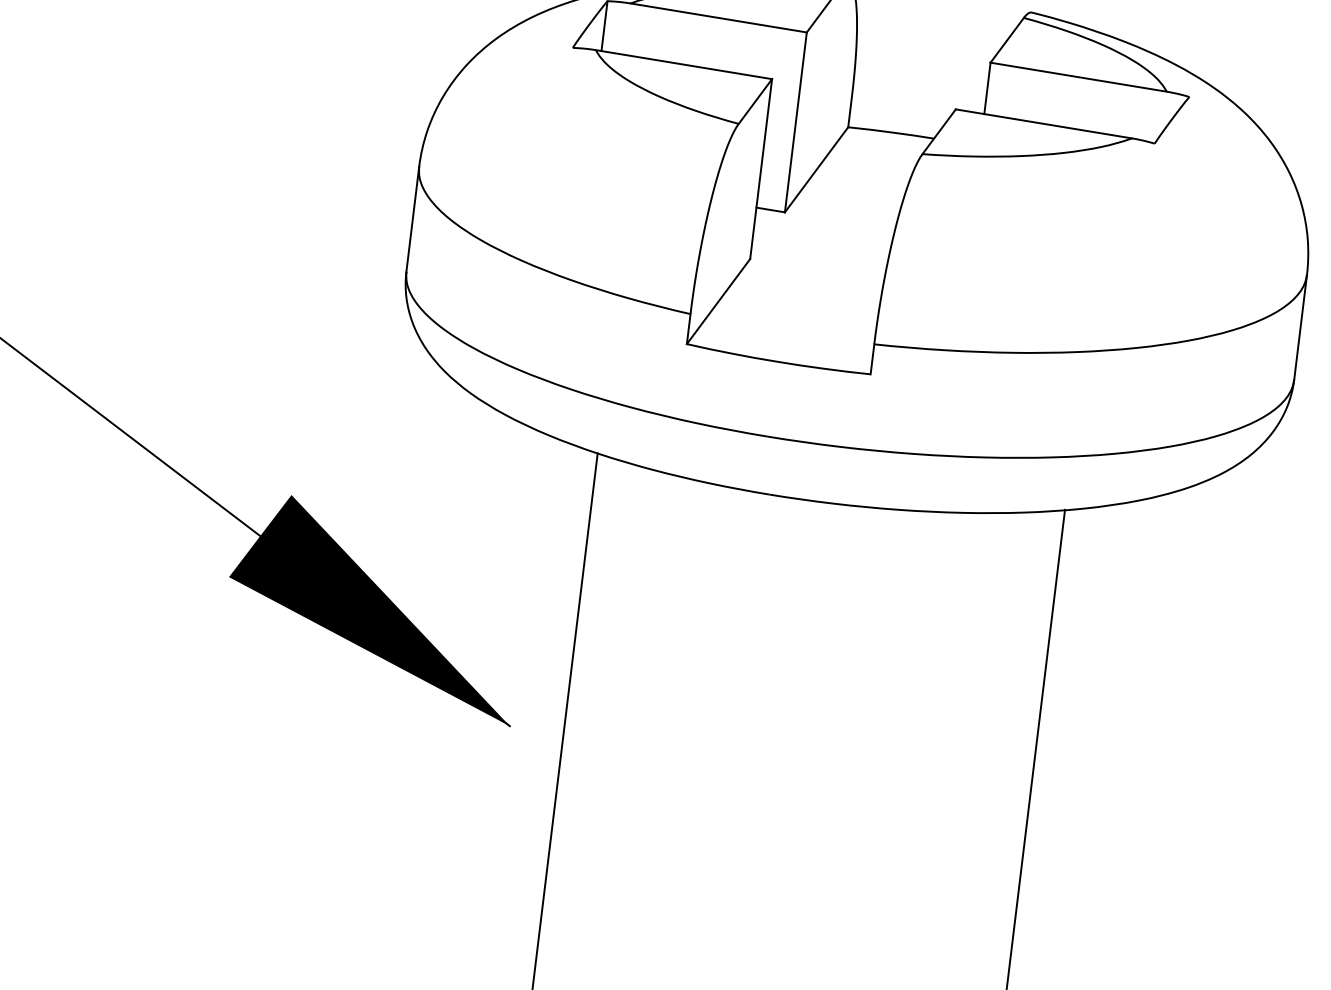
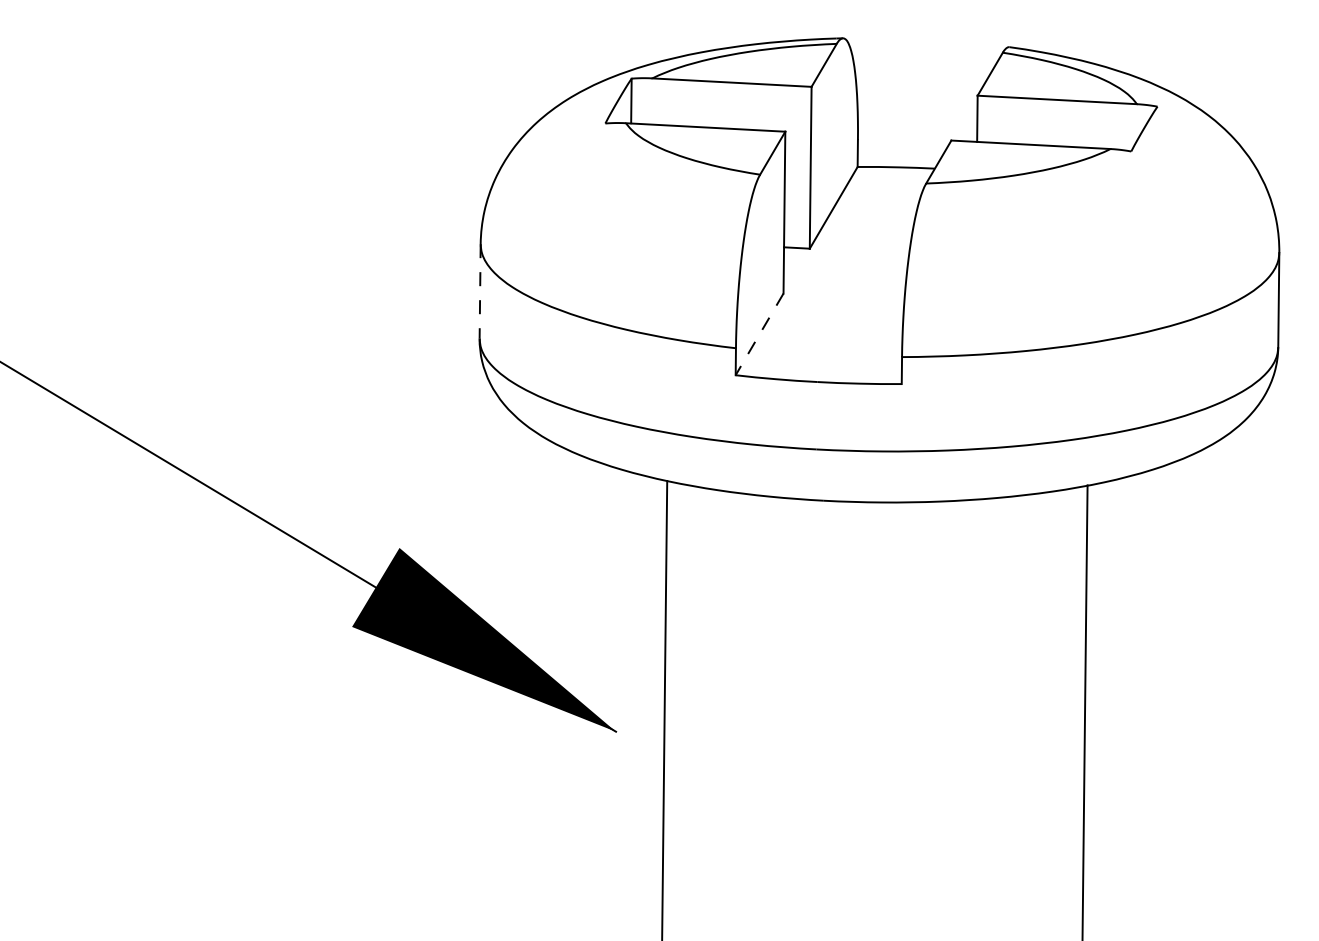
line: (413, 219) -> (480, 291), solid -> dashed
line: (718, 301) -> (759, 334), solid -> dashed

